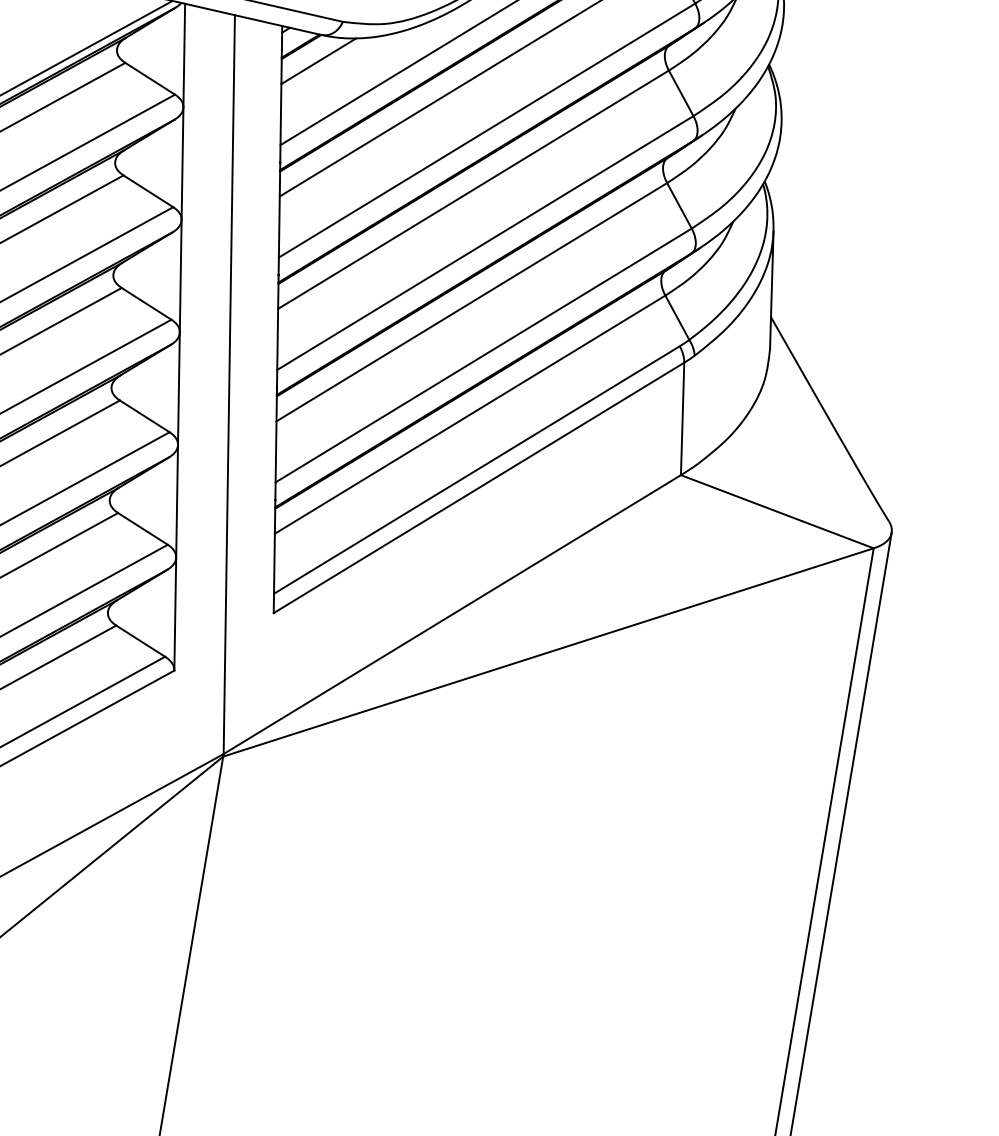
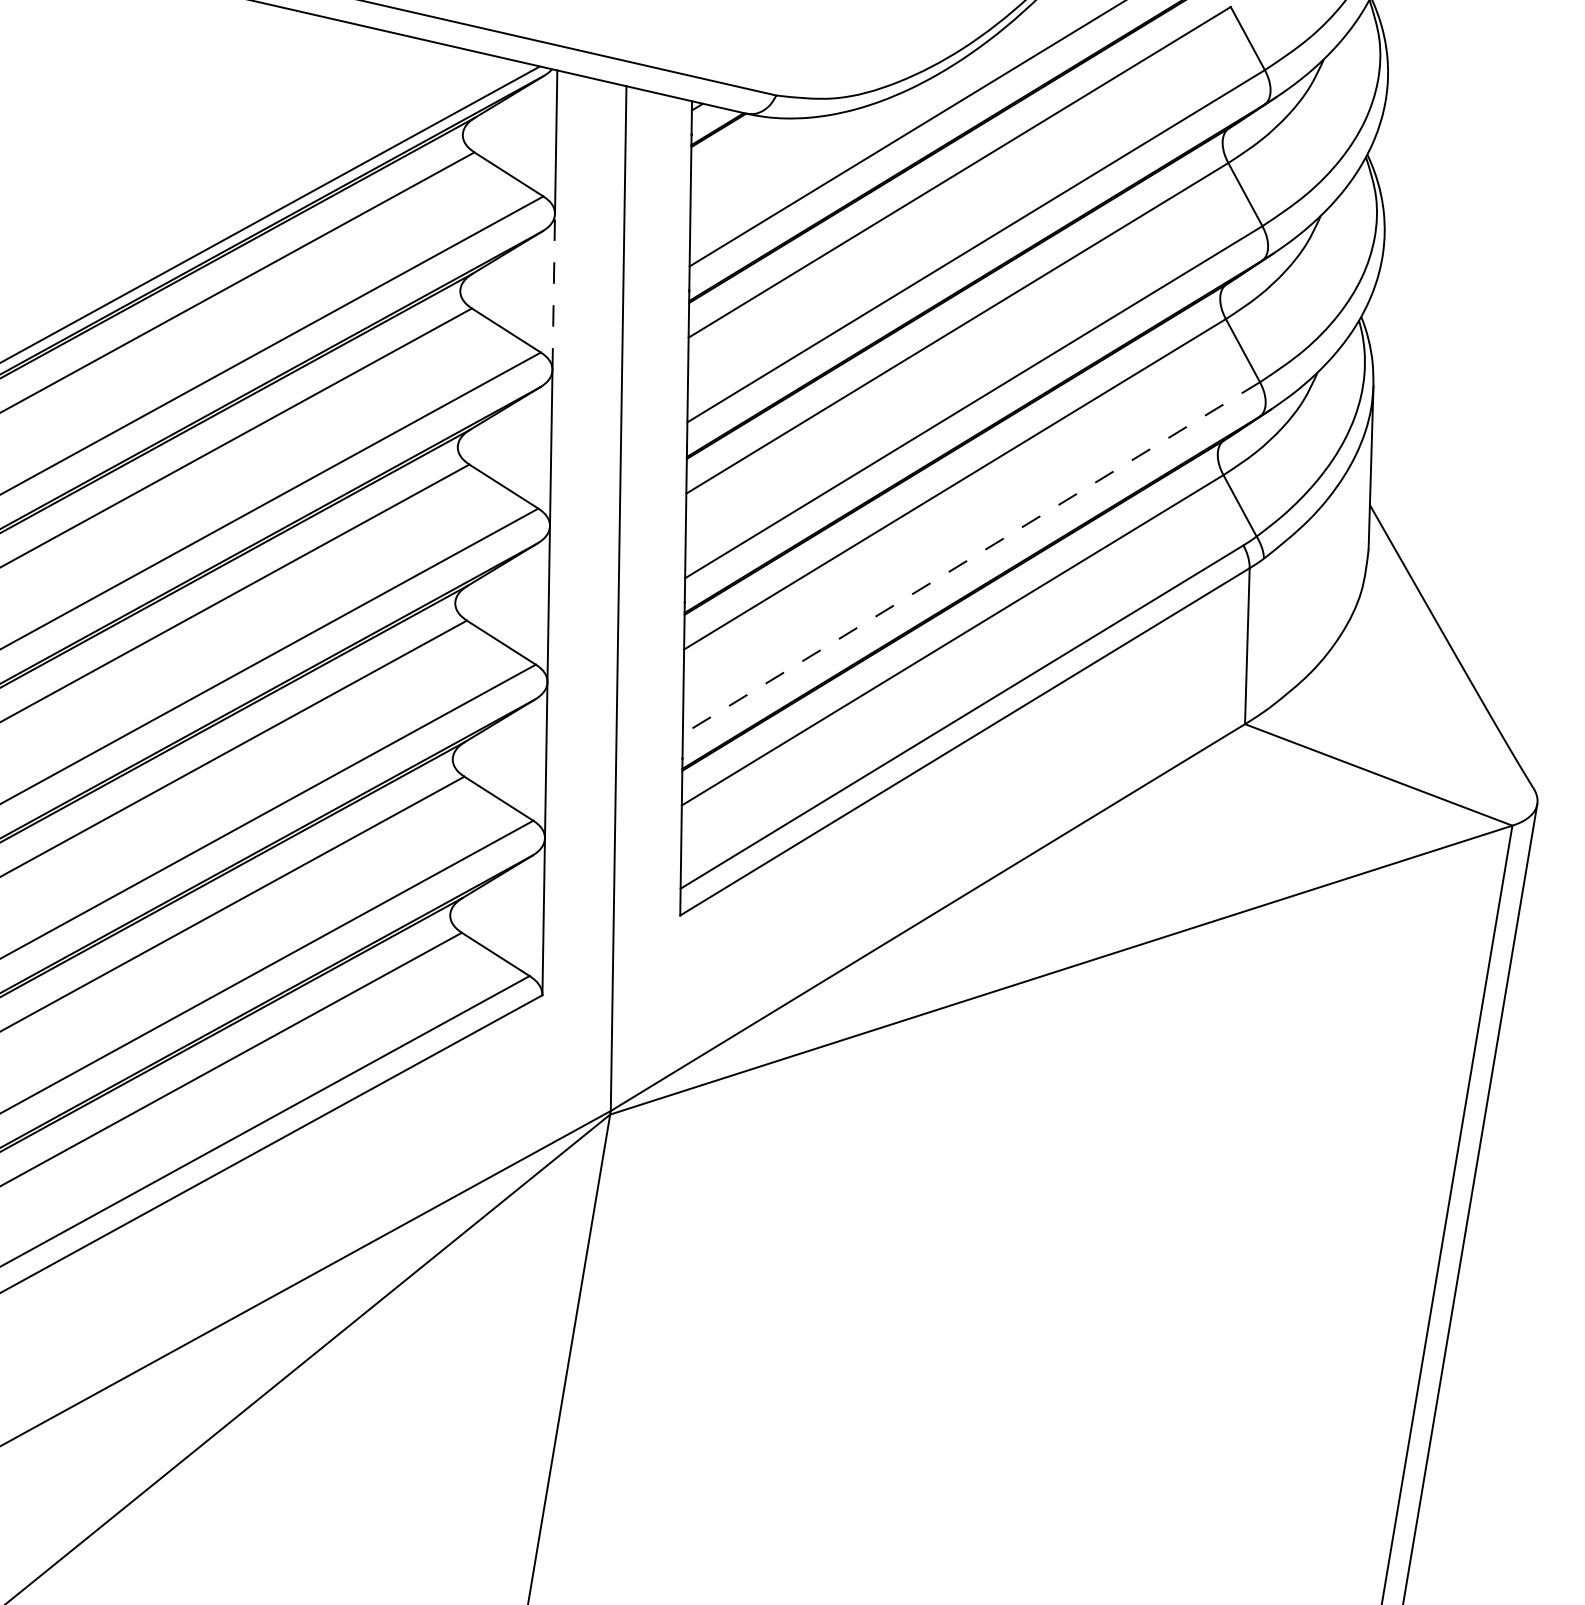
line: (318, 60) -> (742, 149), removed
line: (182, 163) -> (553, 291), solid -> dashed
line: (483, 355) -> (971, 558), solid -> dashed

